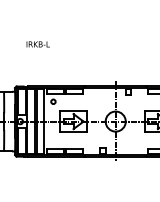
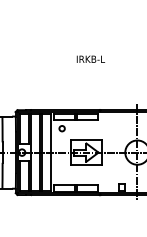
text: (37, 44) -> (90, 59), moved

